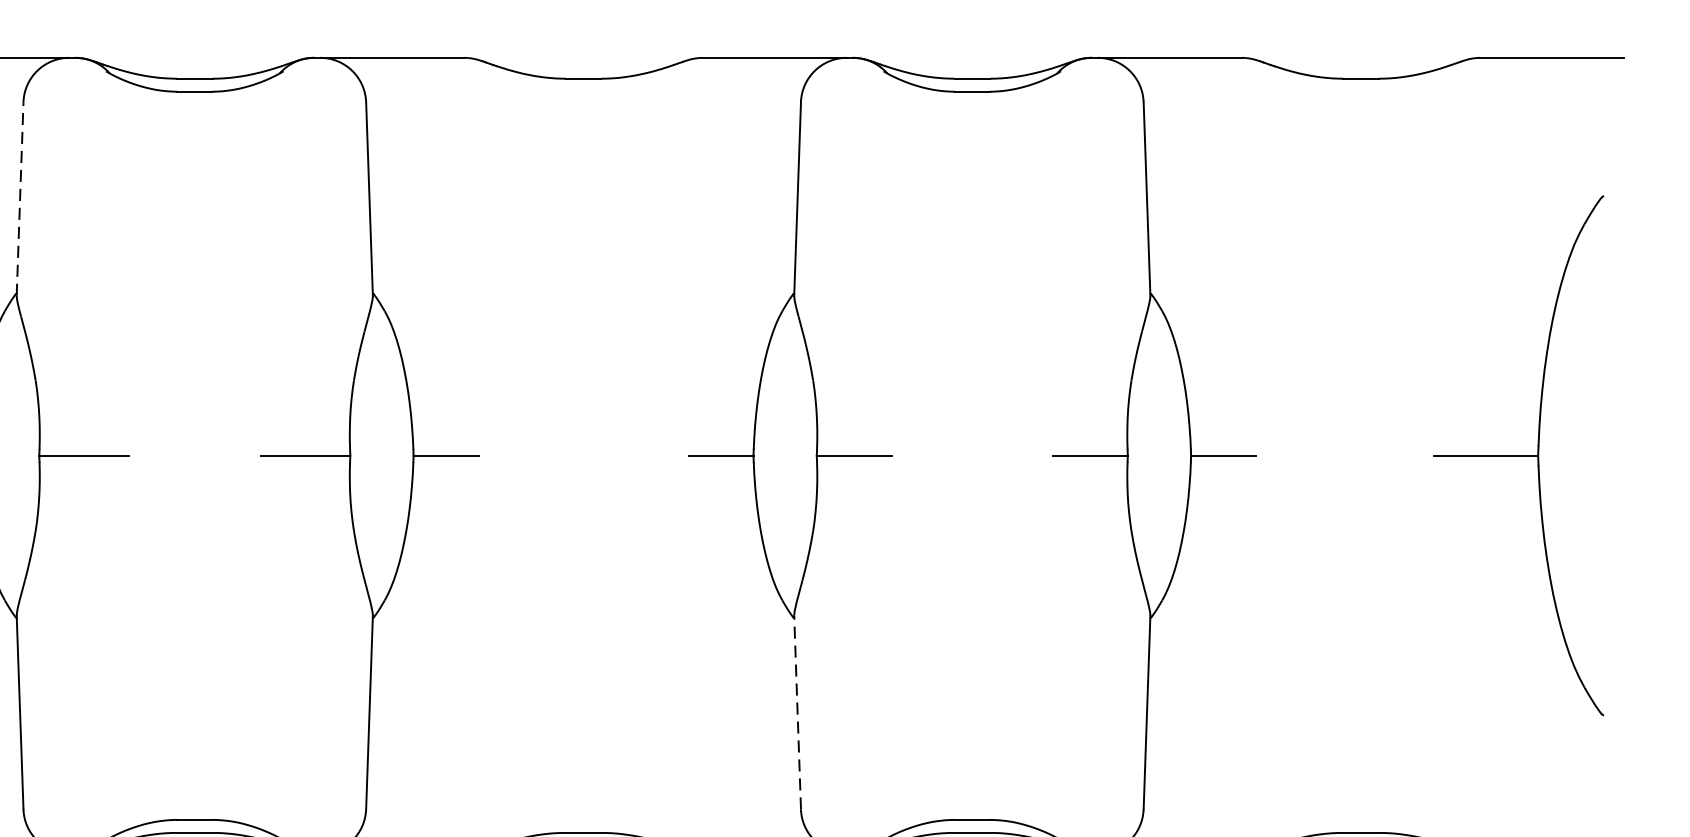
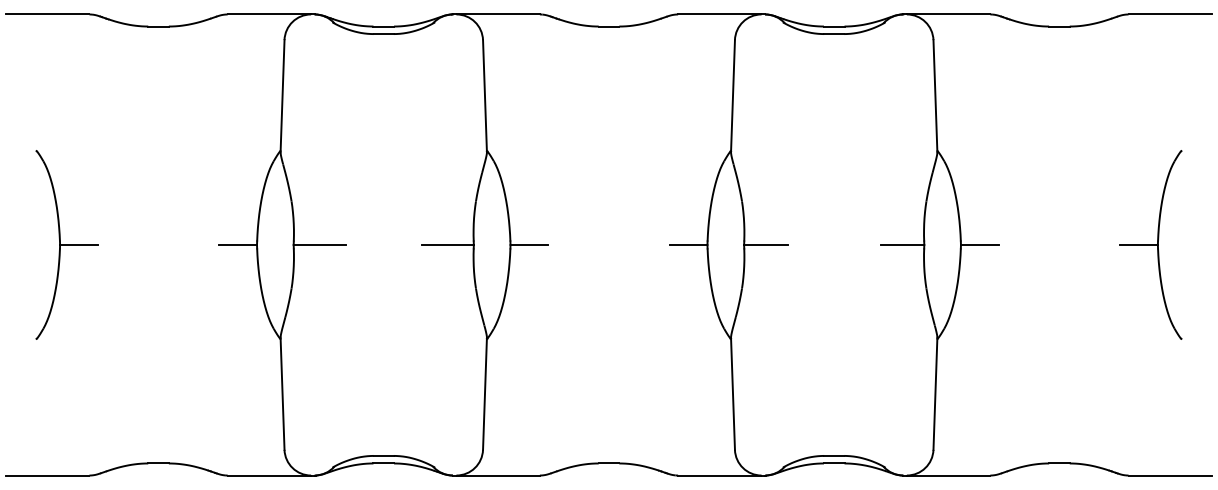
line: (19, 197) -> (282, 95), dashed -> solid
part: (1518, 454) -> (1150, 244), size x0.62
line: (796, 712) -> (732, 393), dashed -> solid

